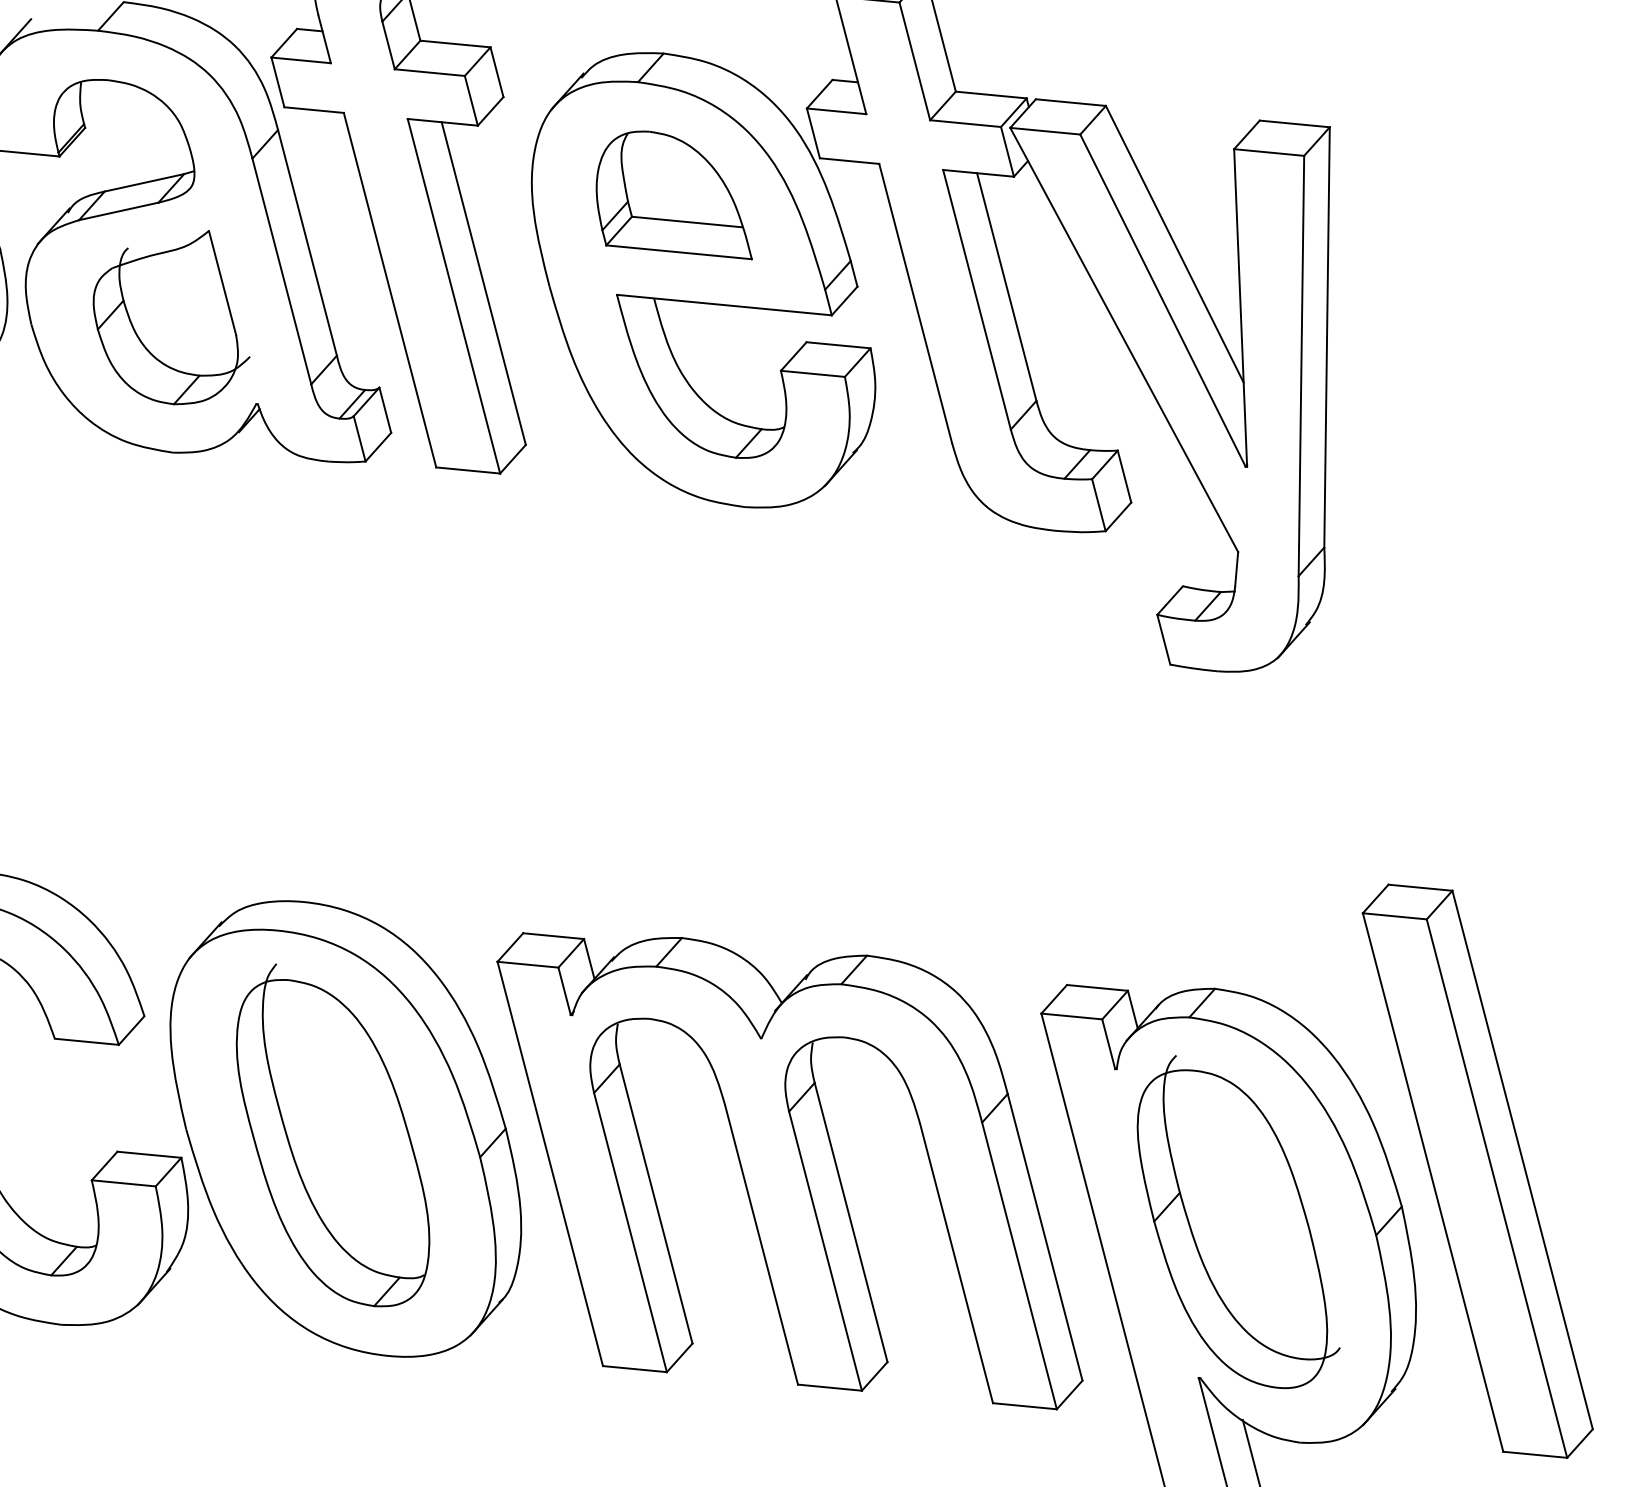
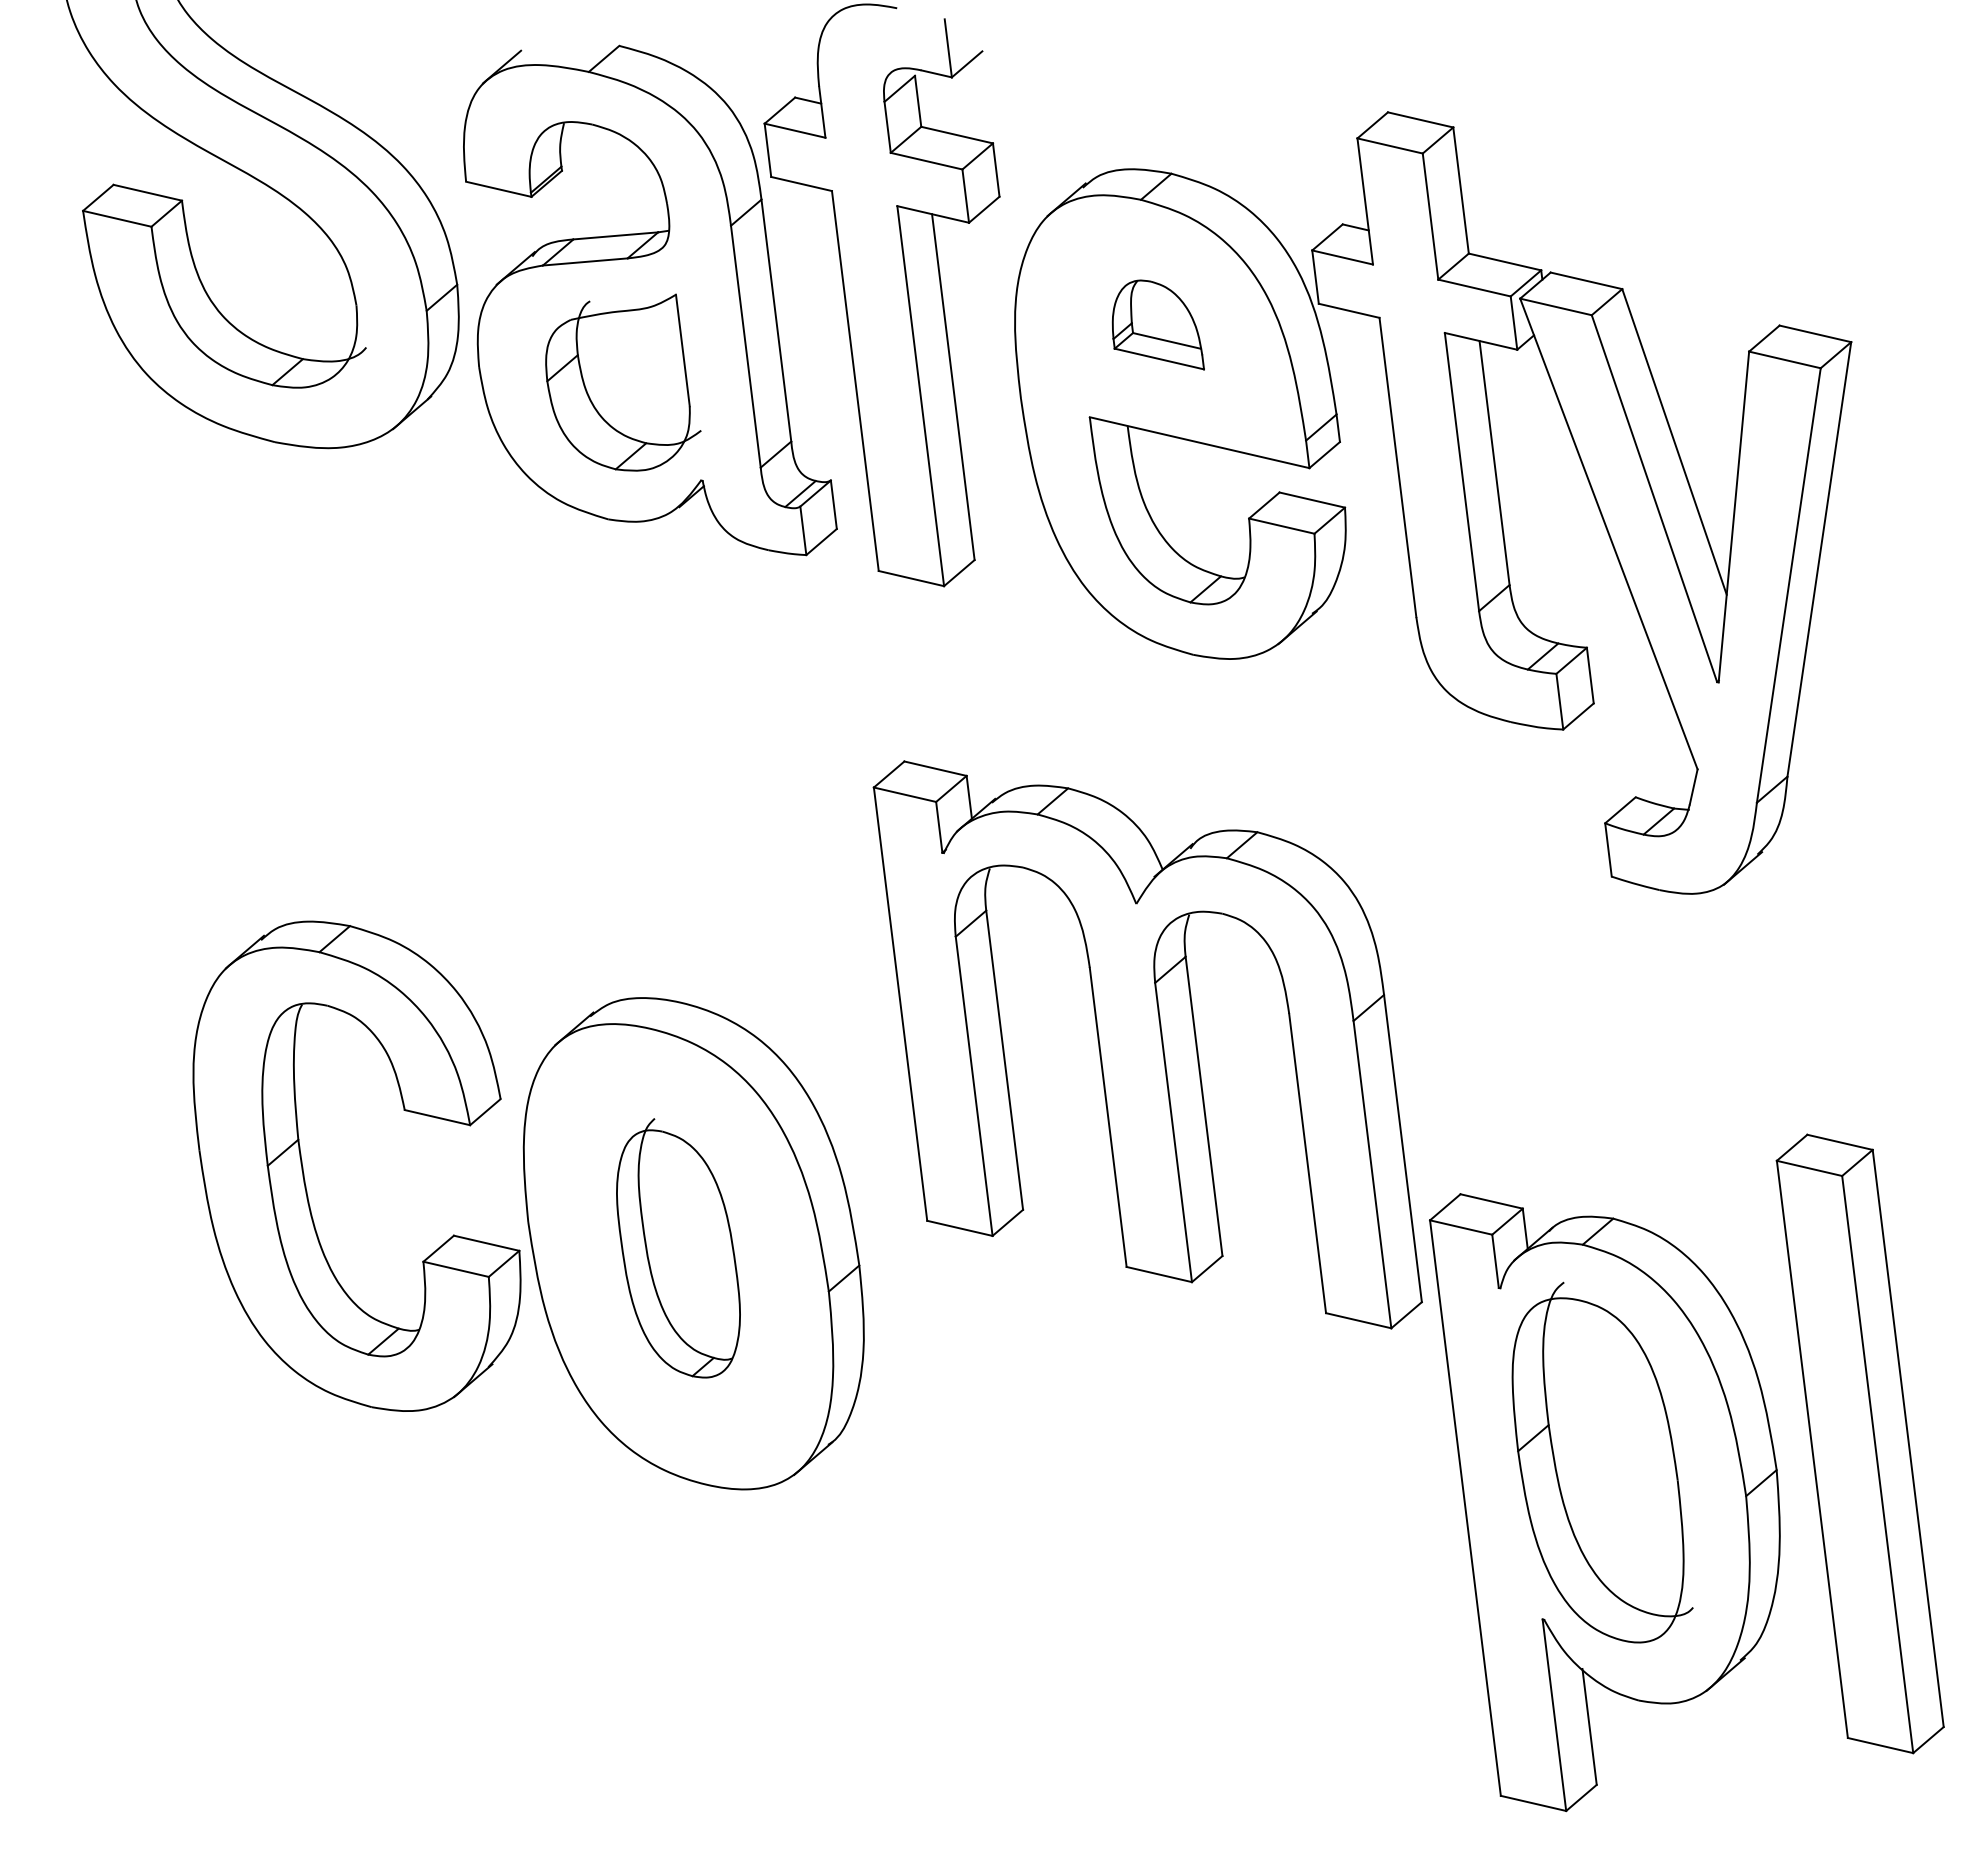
part: (670, 198) -> (1158, 324), size x0.6
part: (331, 1134) -> (678, 1247), size x0.7
part: (789, 1170) -> (1147, 1044), moved

